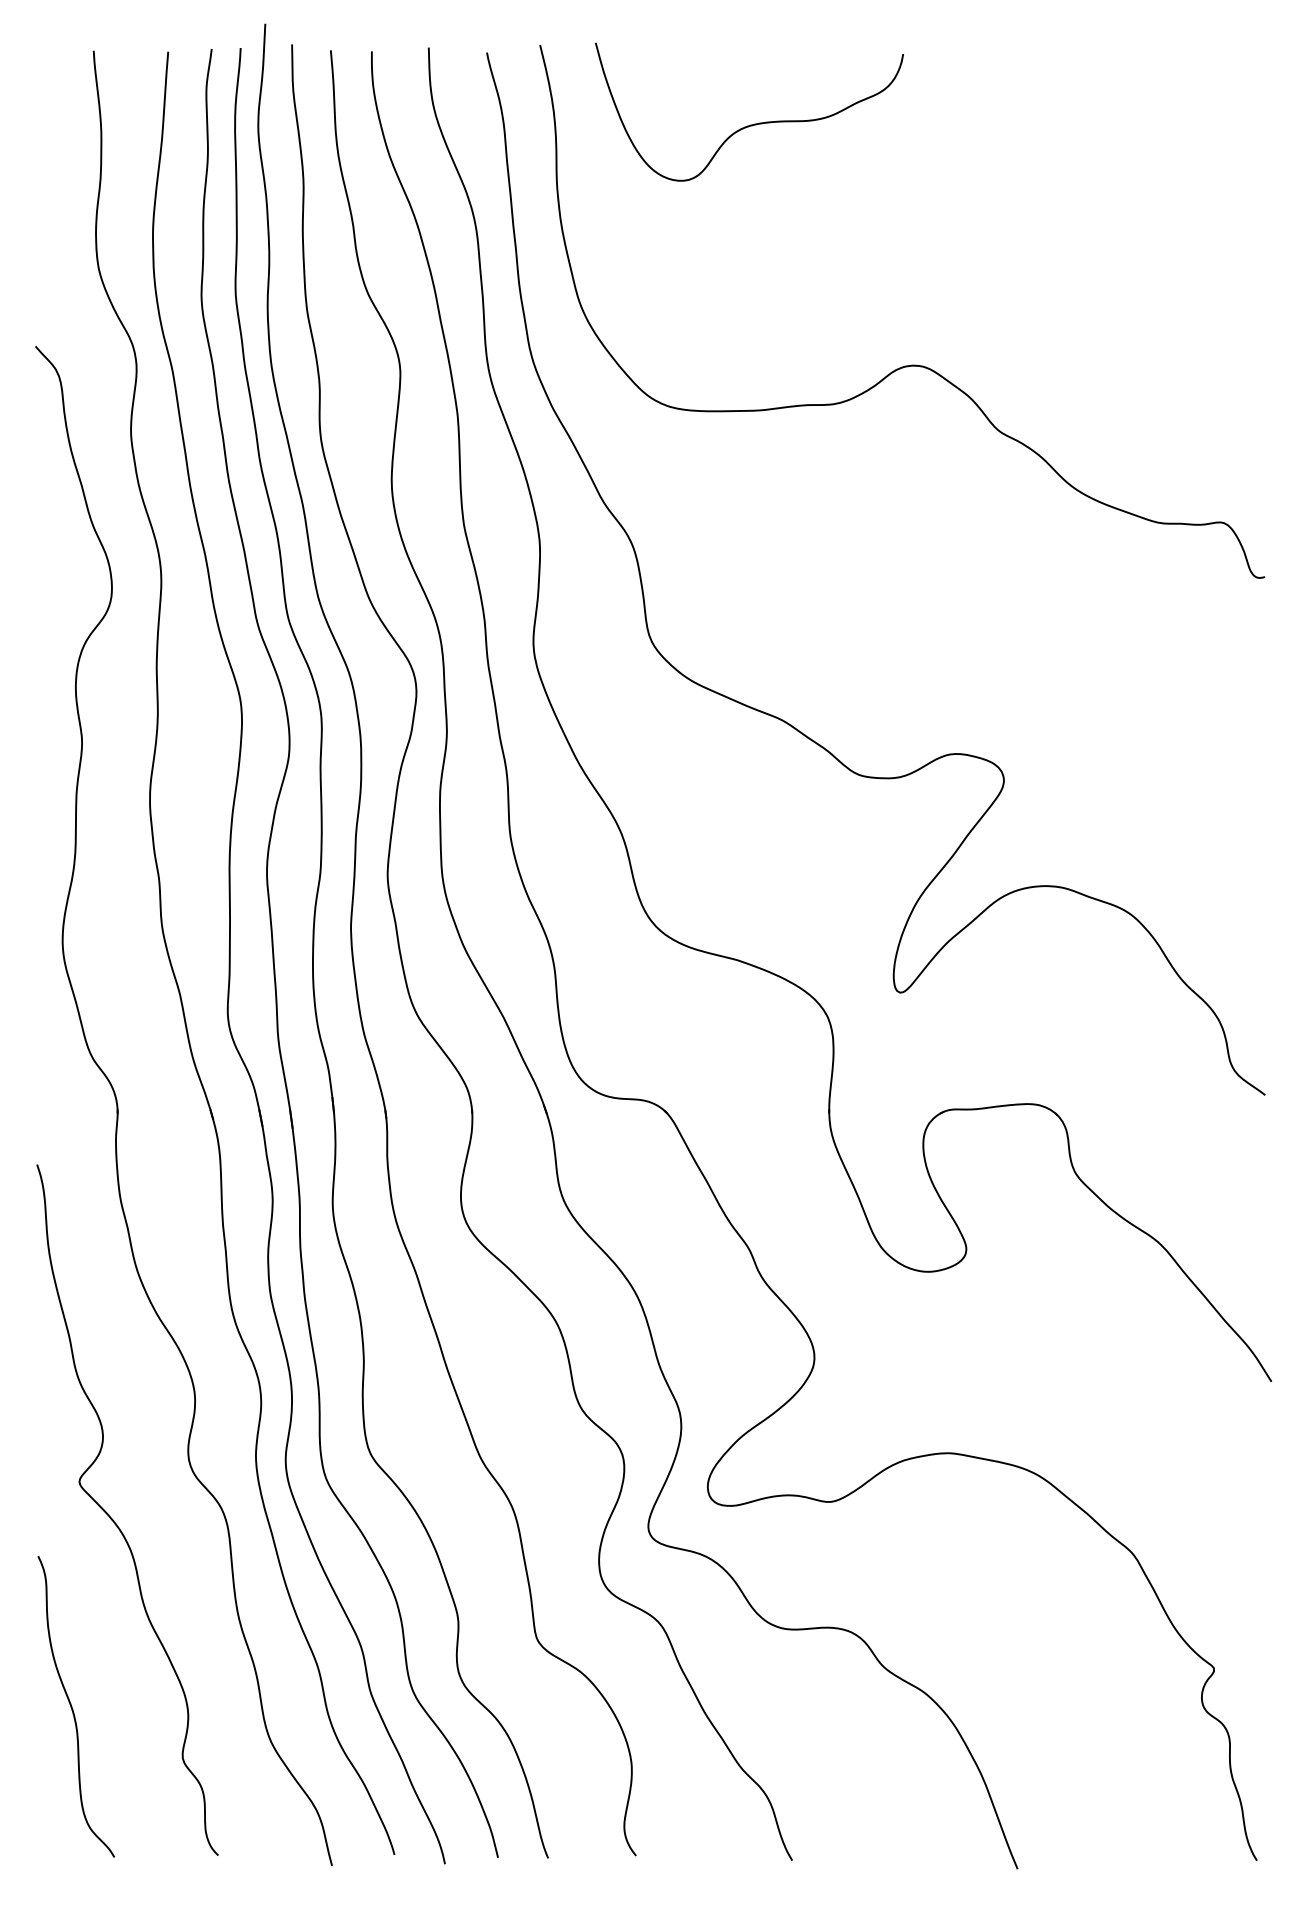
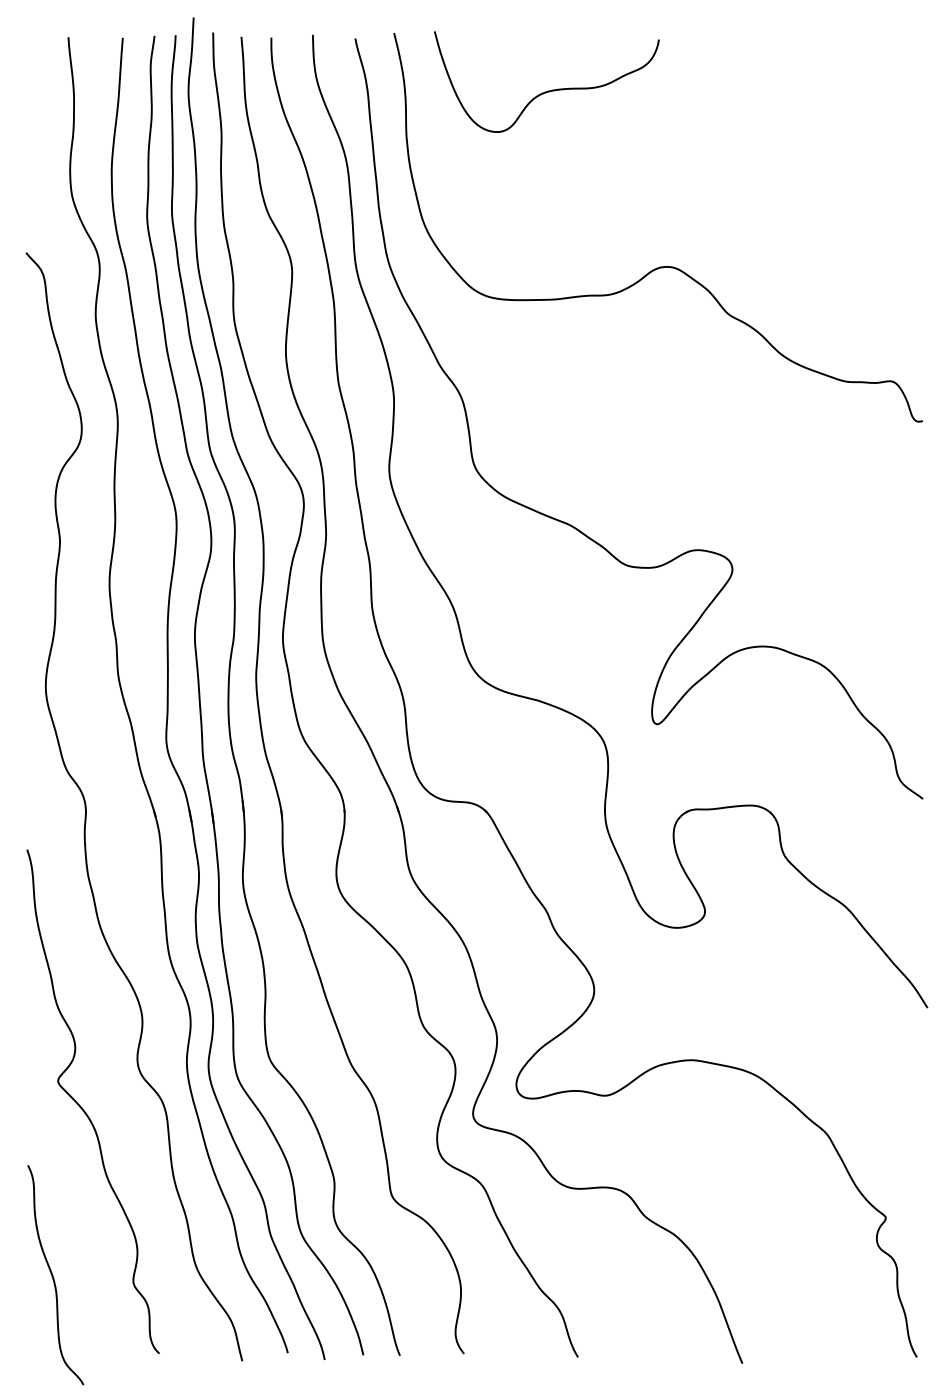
curve: (73, 1707) -> (53, 1275), moved

